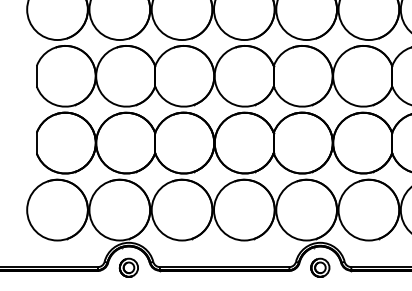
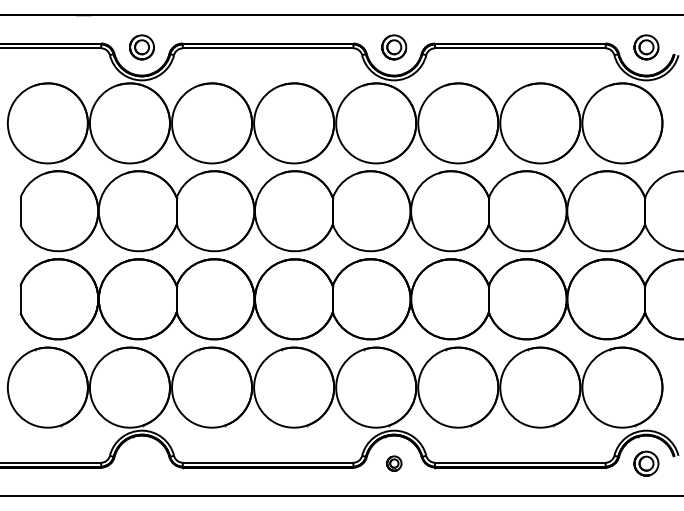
part: (128, 267) -> (141, 463), removed
part: (320, 267) -> (394, 463), size x0.6

